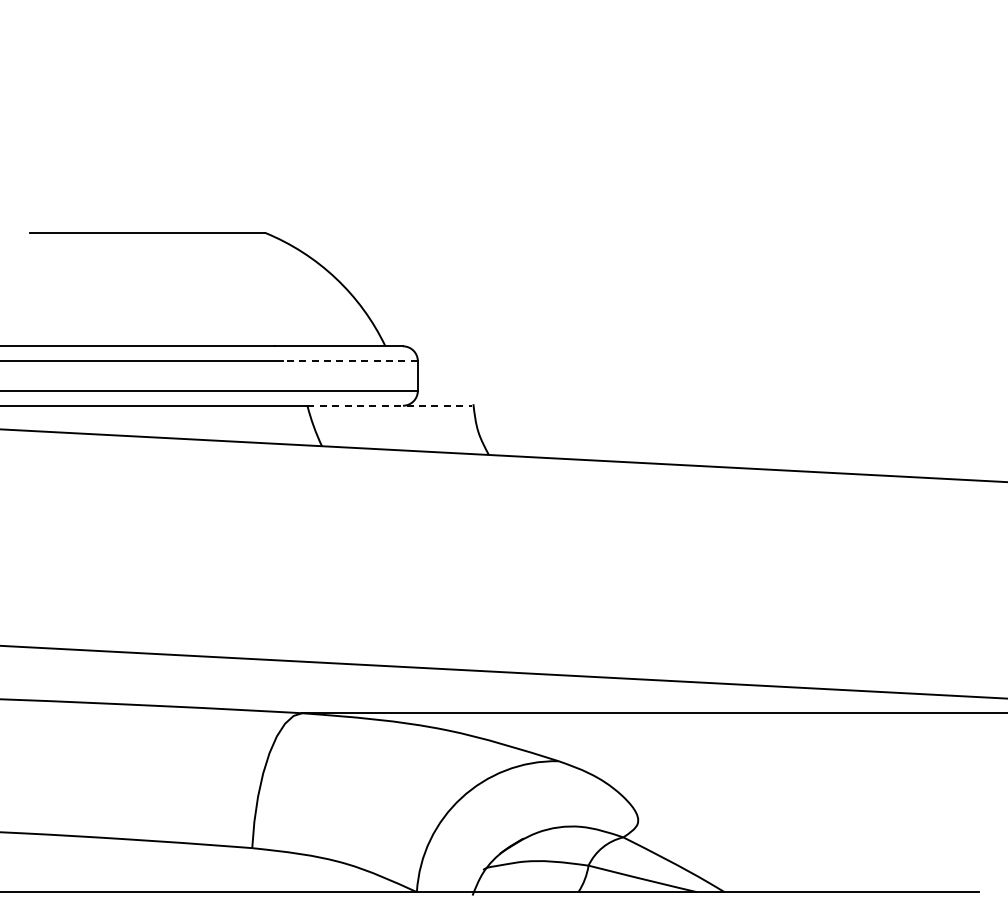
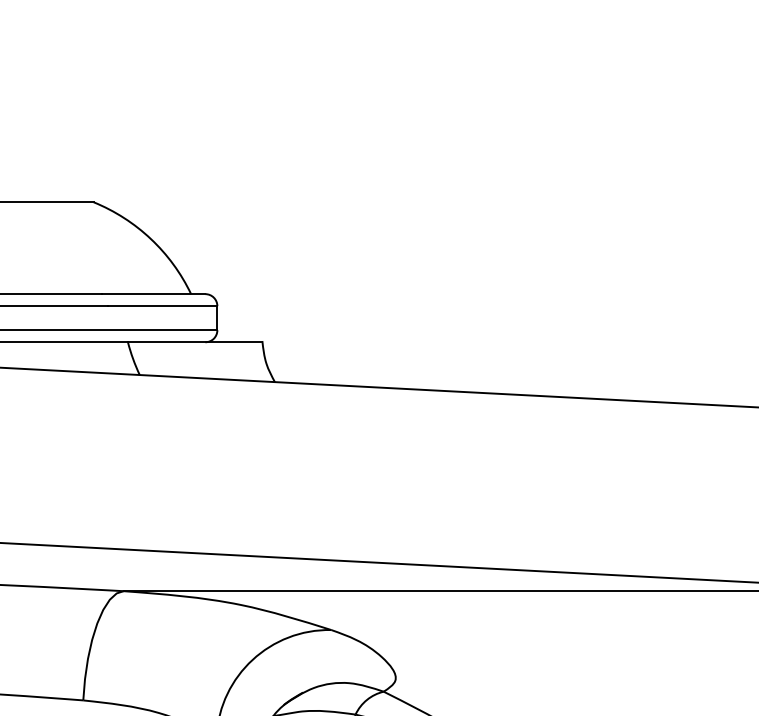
line: (350, 361) -> (162, 306), dashed -> solid
line: (390, 405) -> (195, 342), dashed -> solid

